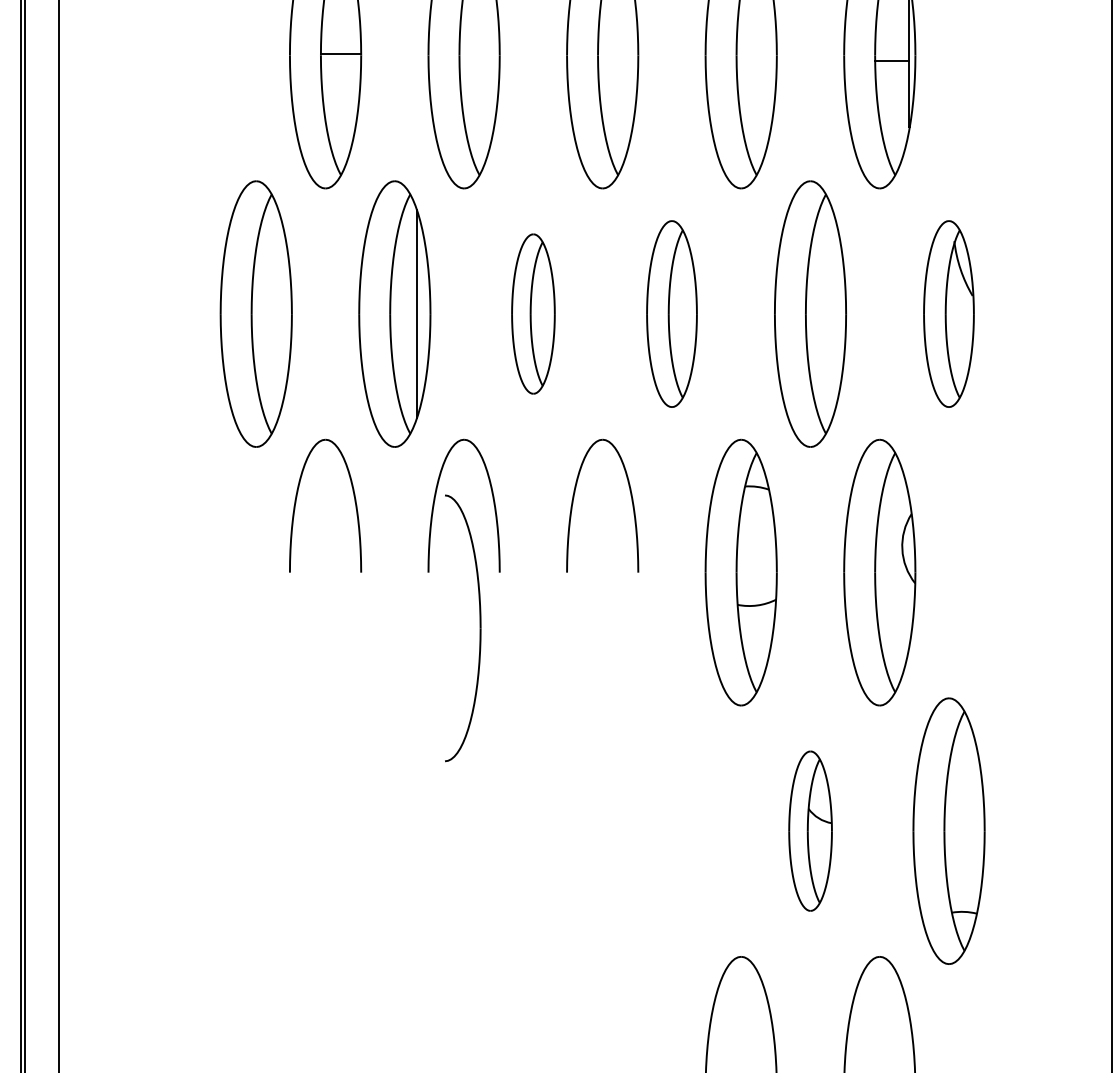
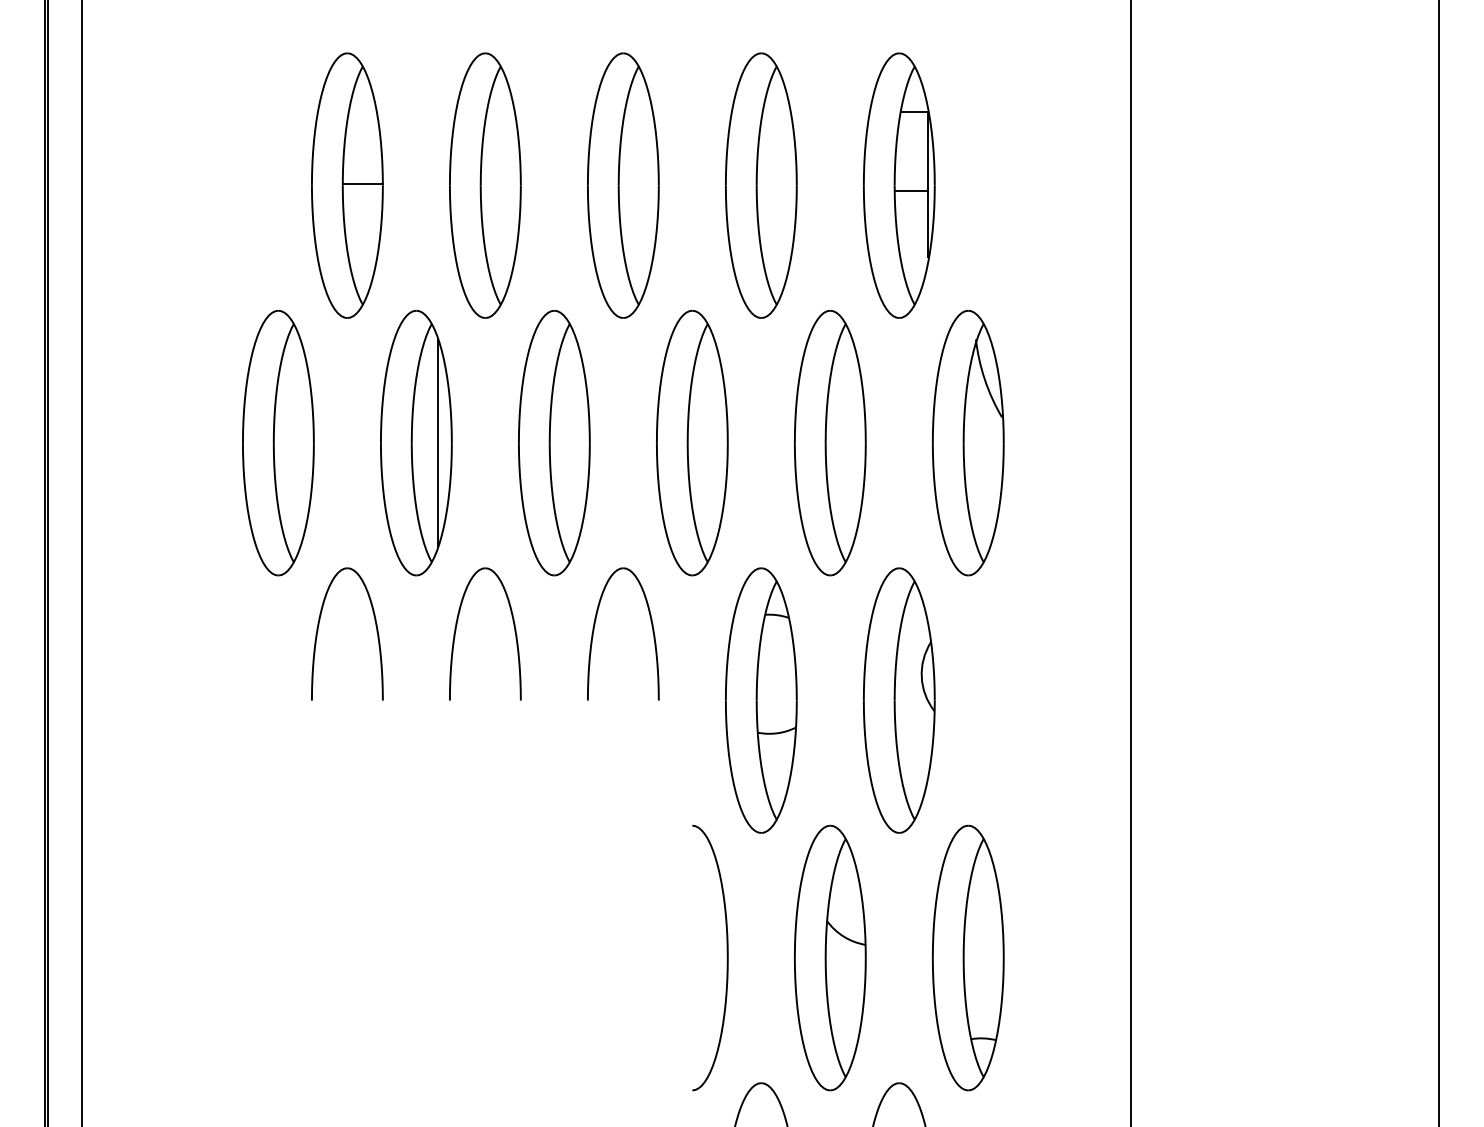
part: (533, 313) -> (554, 442), size x1.67
part: (672, 313) -> (692, 442), size x1.43
part: (948, 313) -> (967, 442), size x1.43
part: (479, 627) -> (726, 957), moved
part: (810, 830) -> (830, 957), size x1.67

